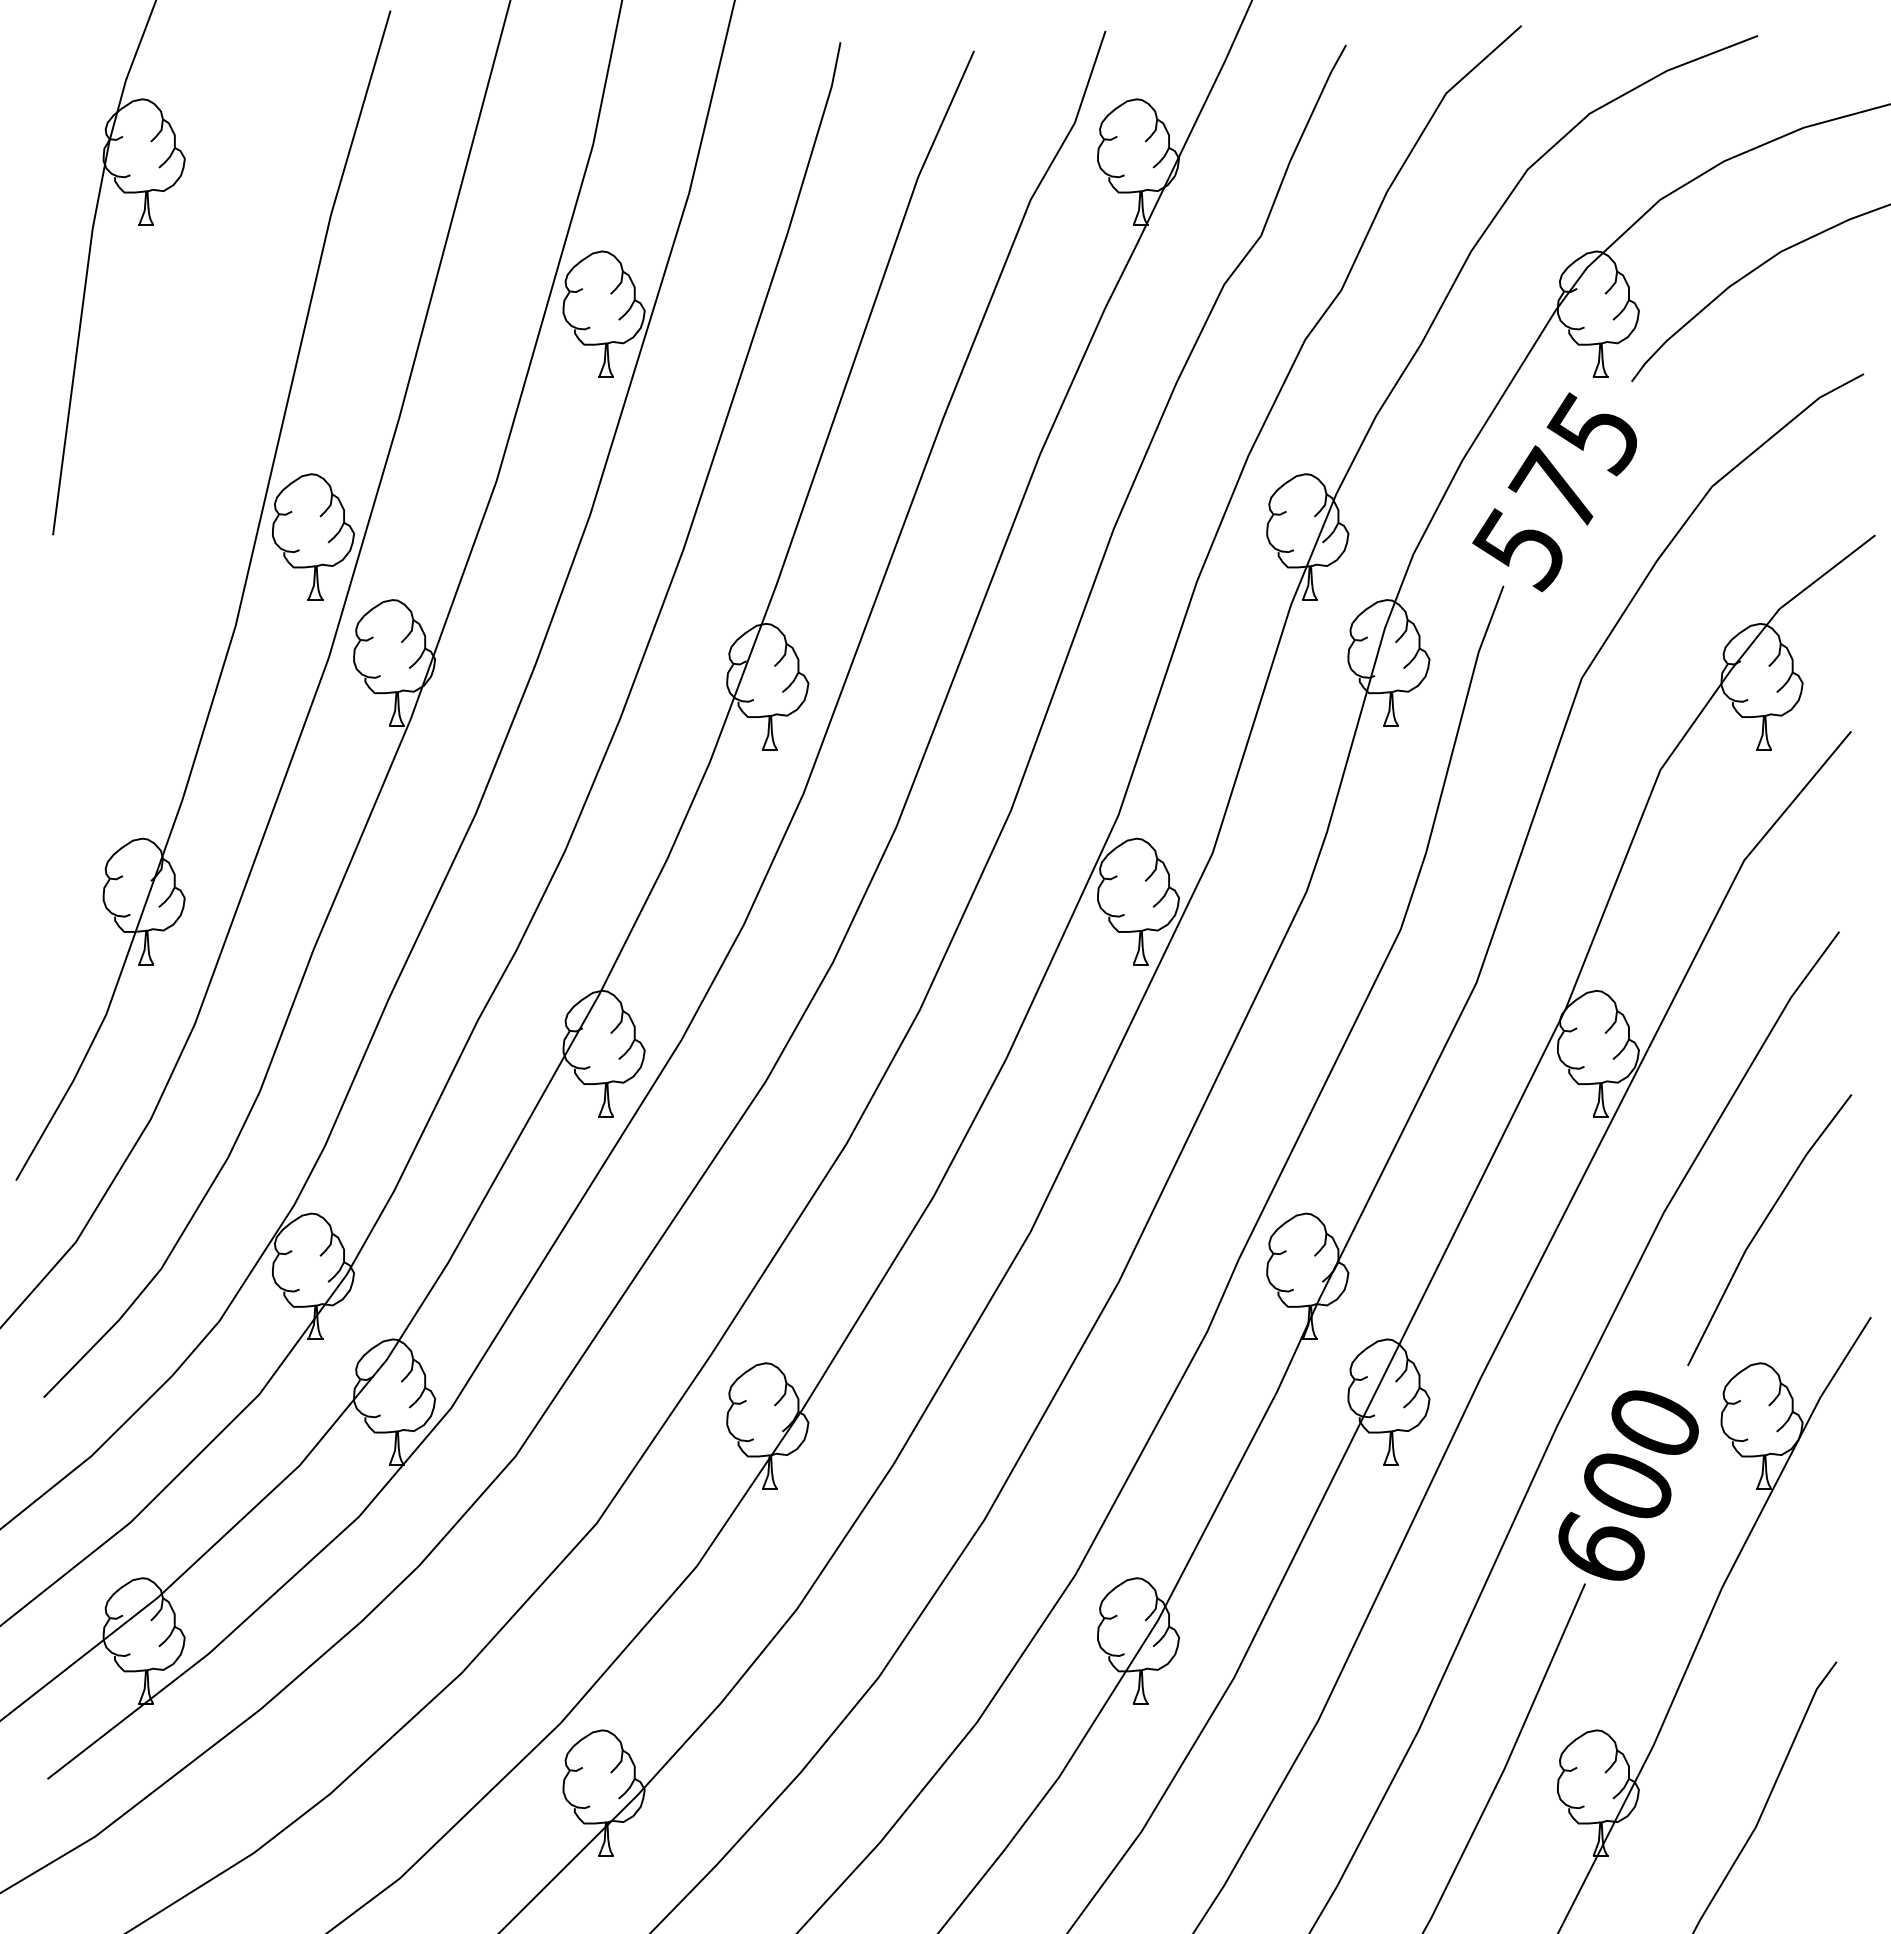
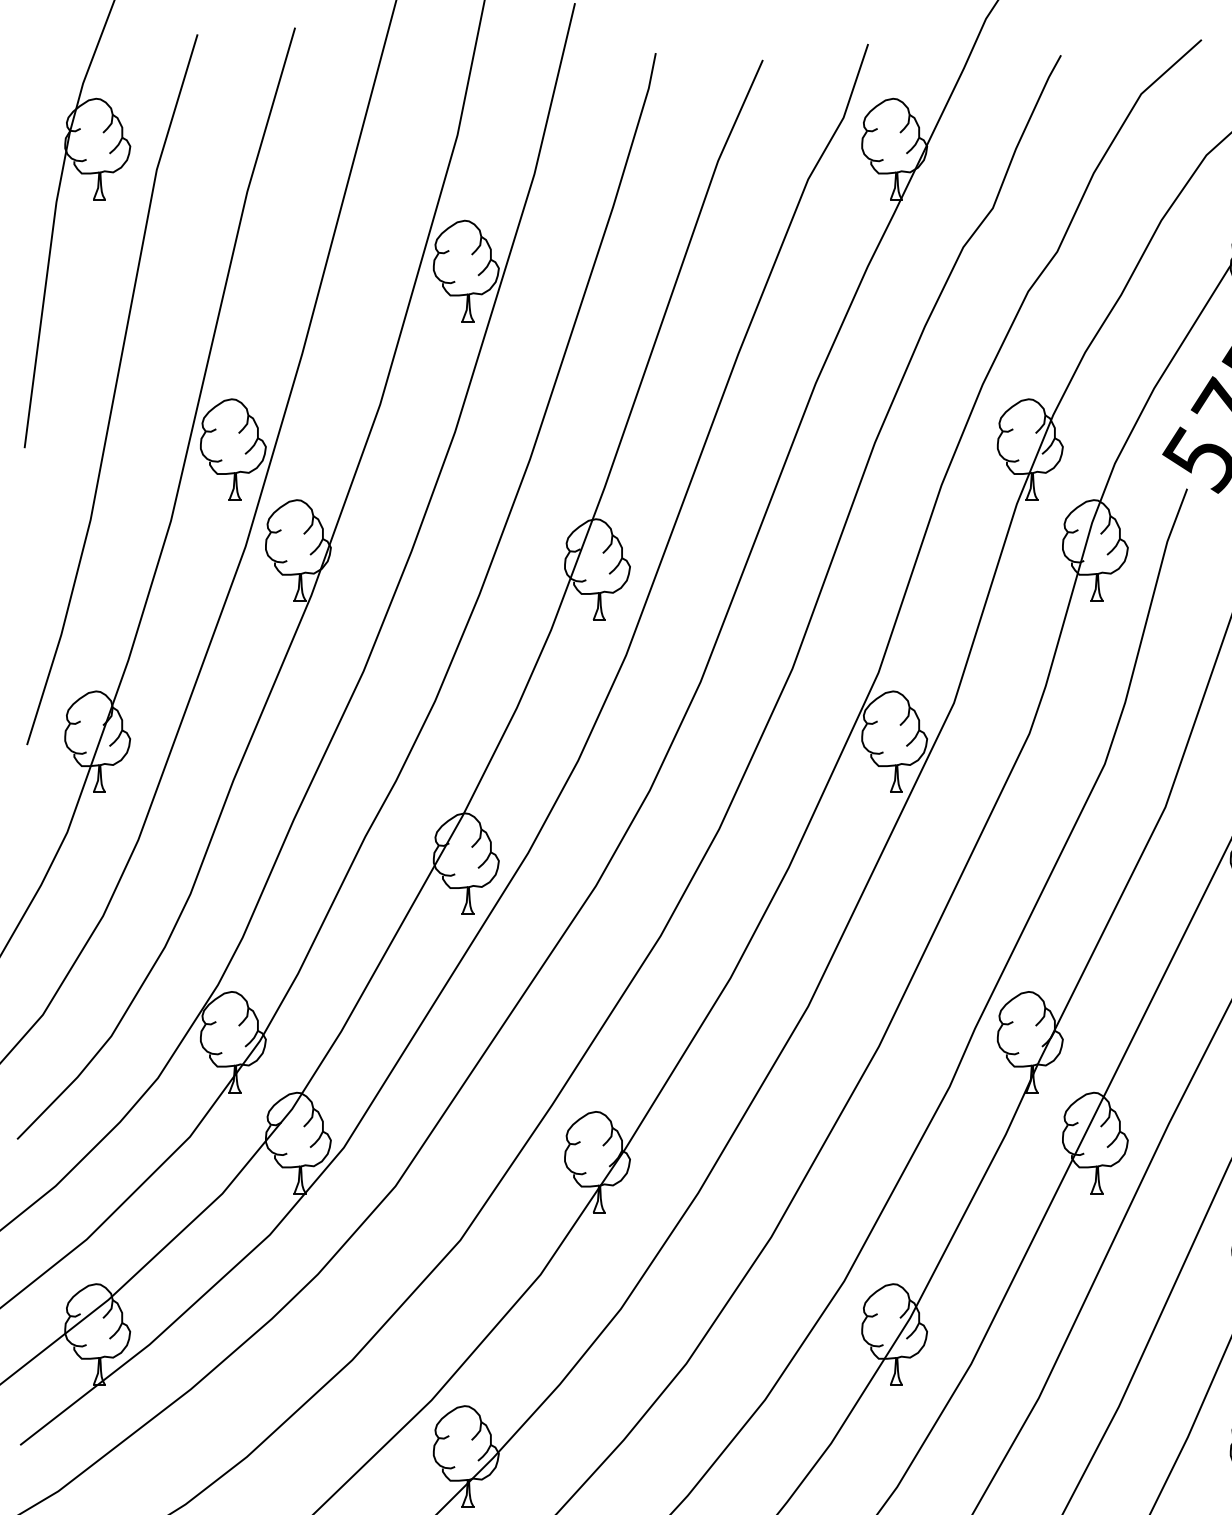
line: (165, 461) -> (114, 389), added

